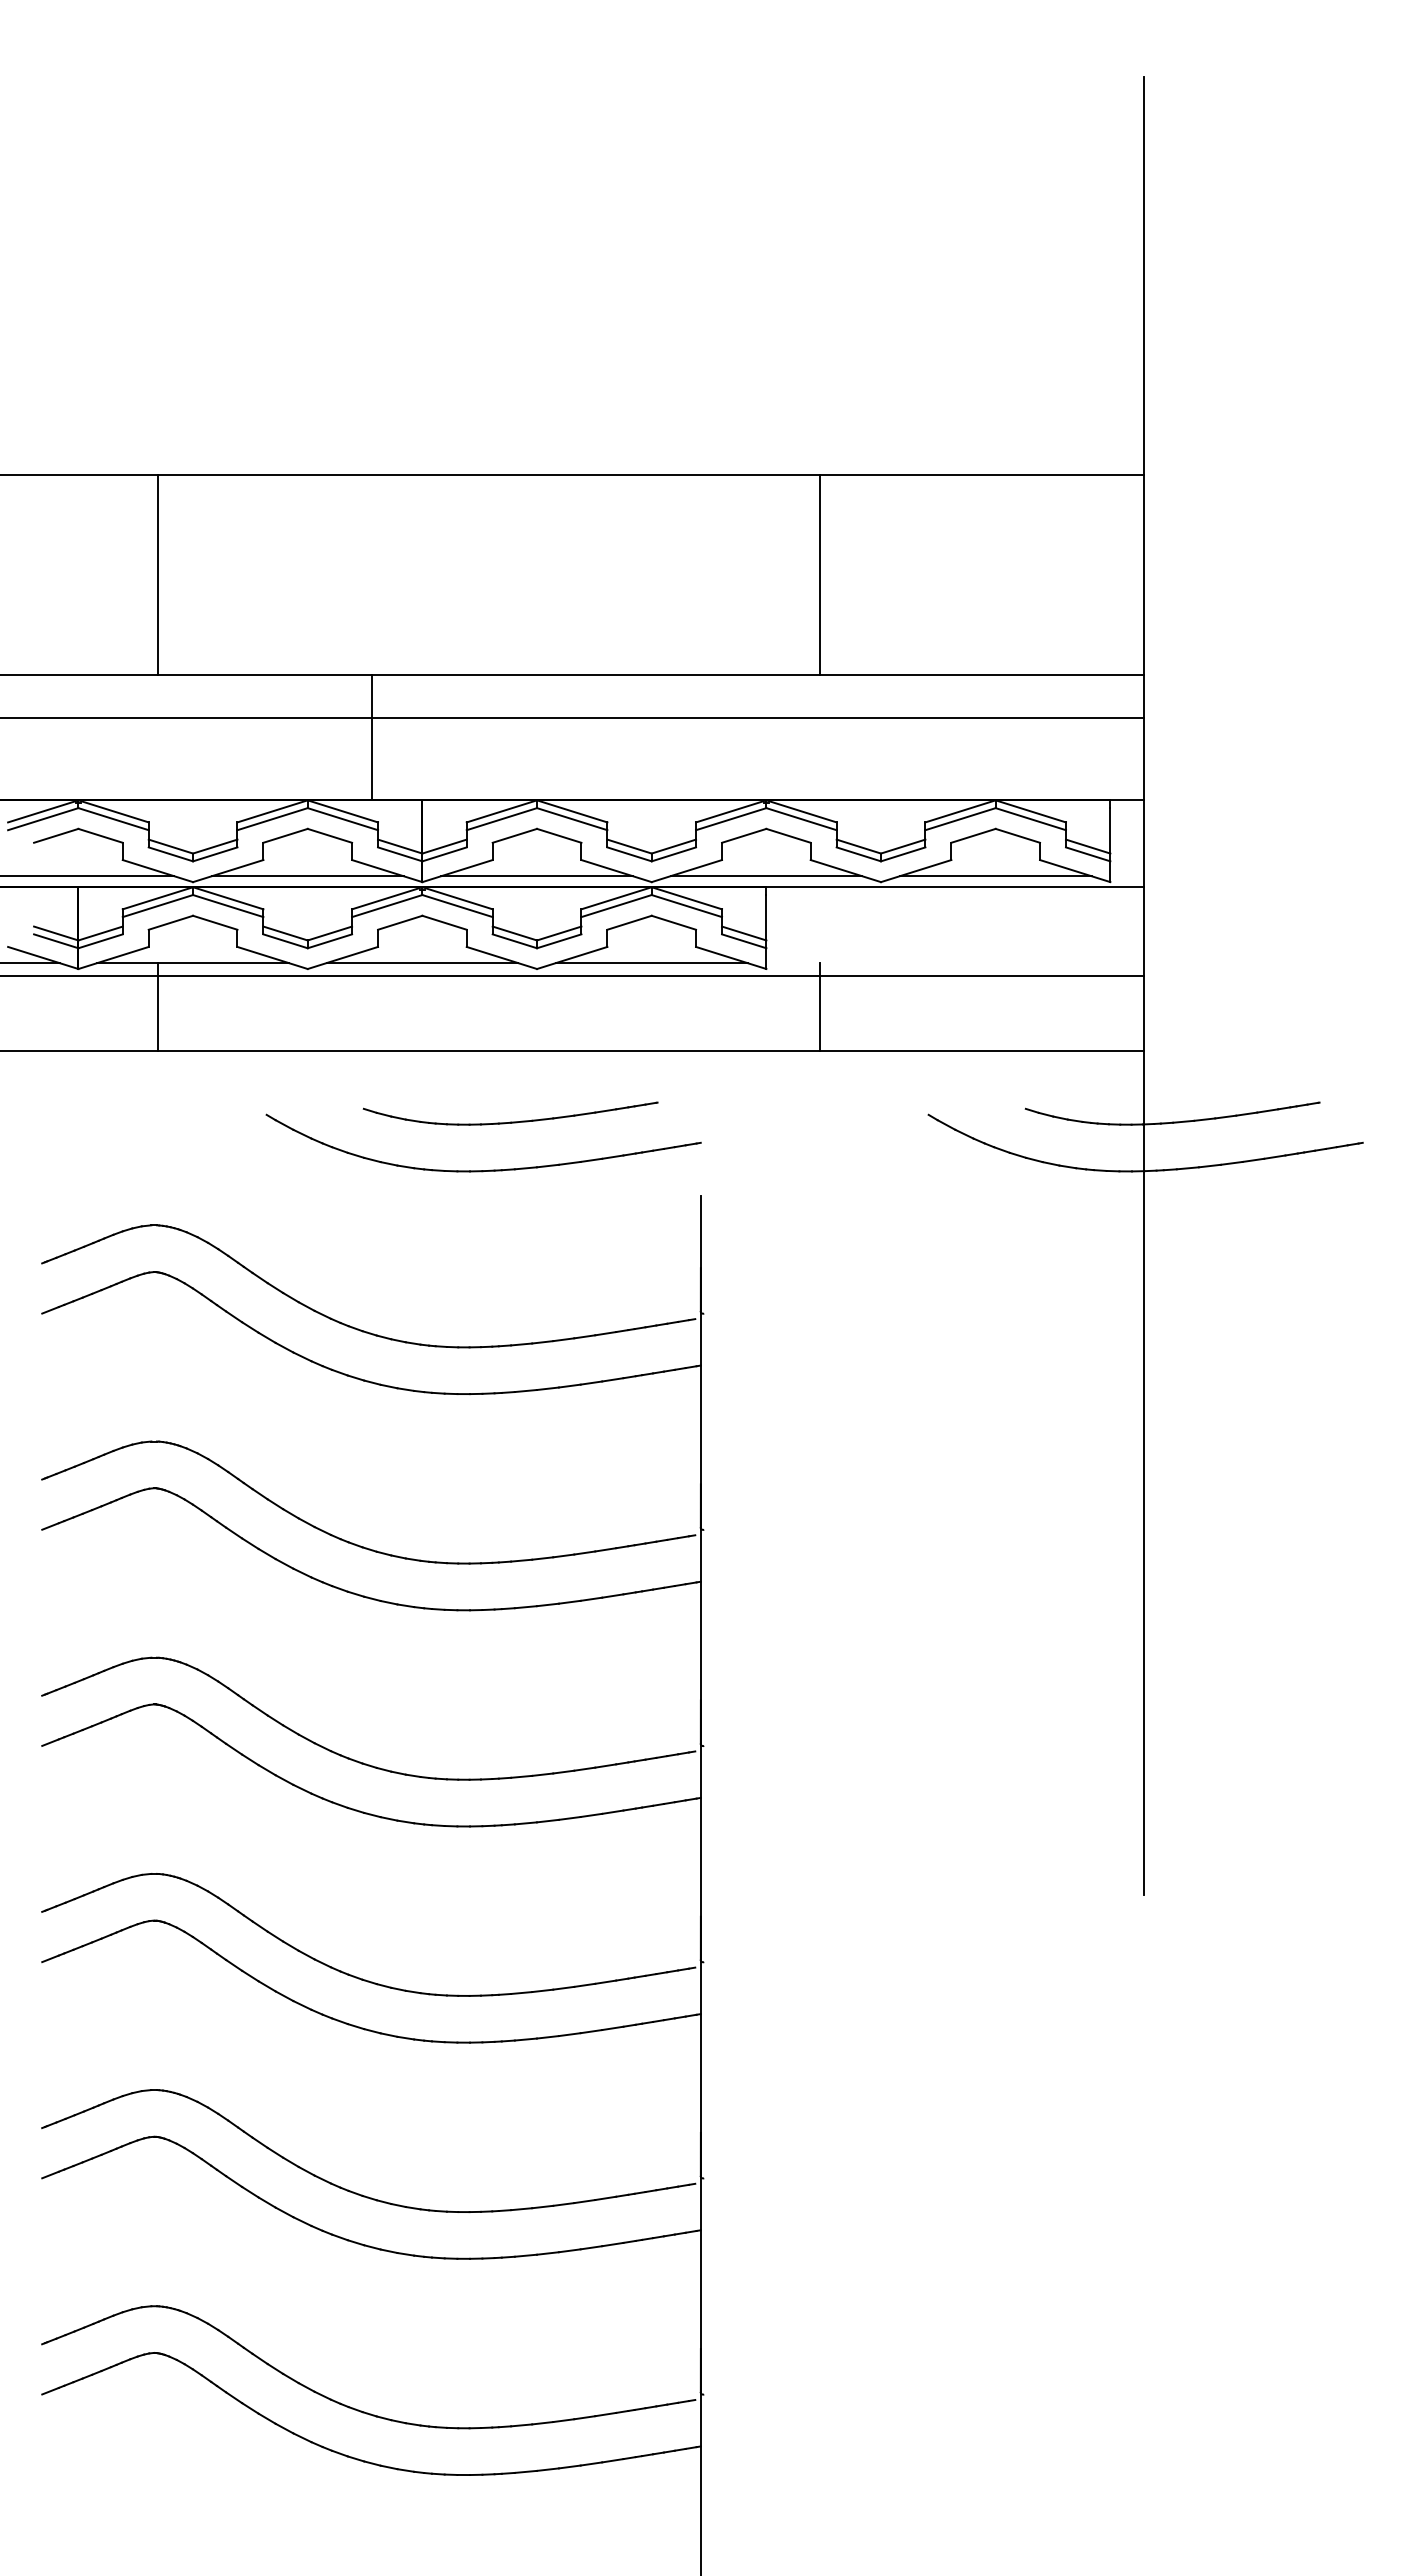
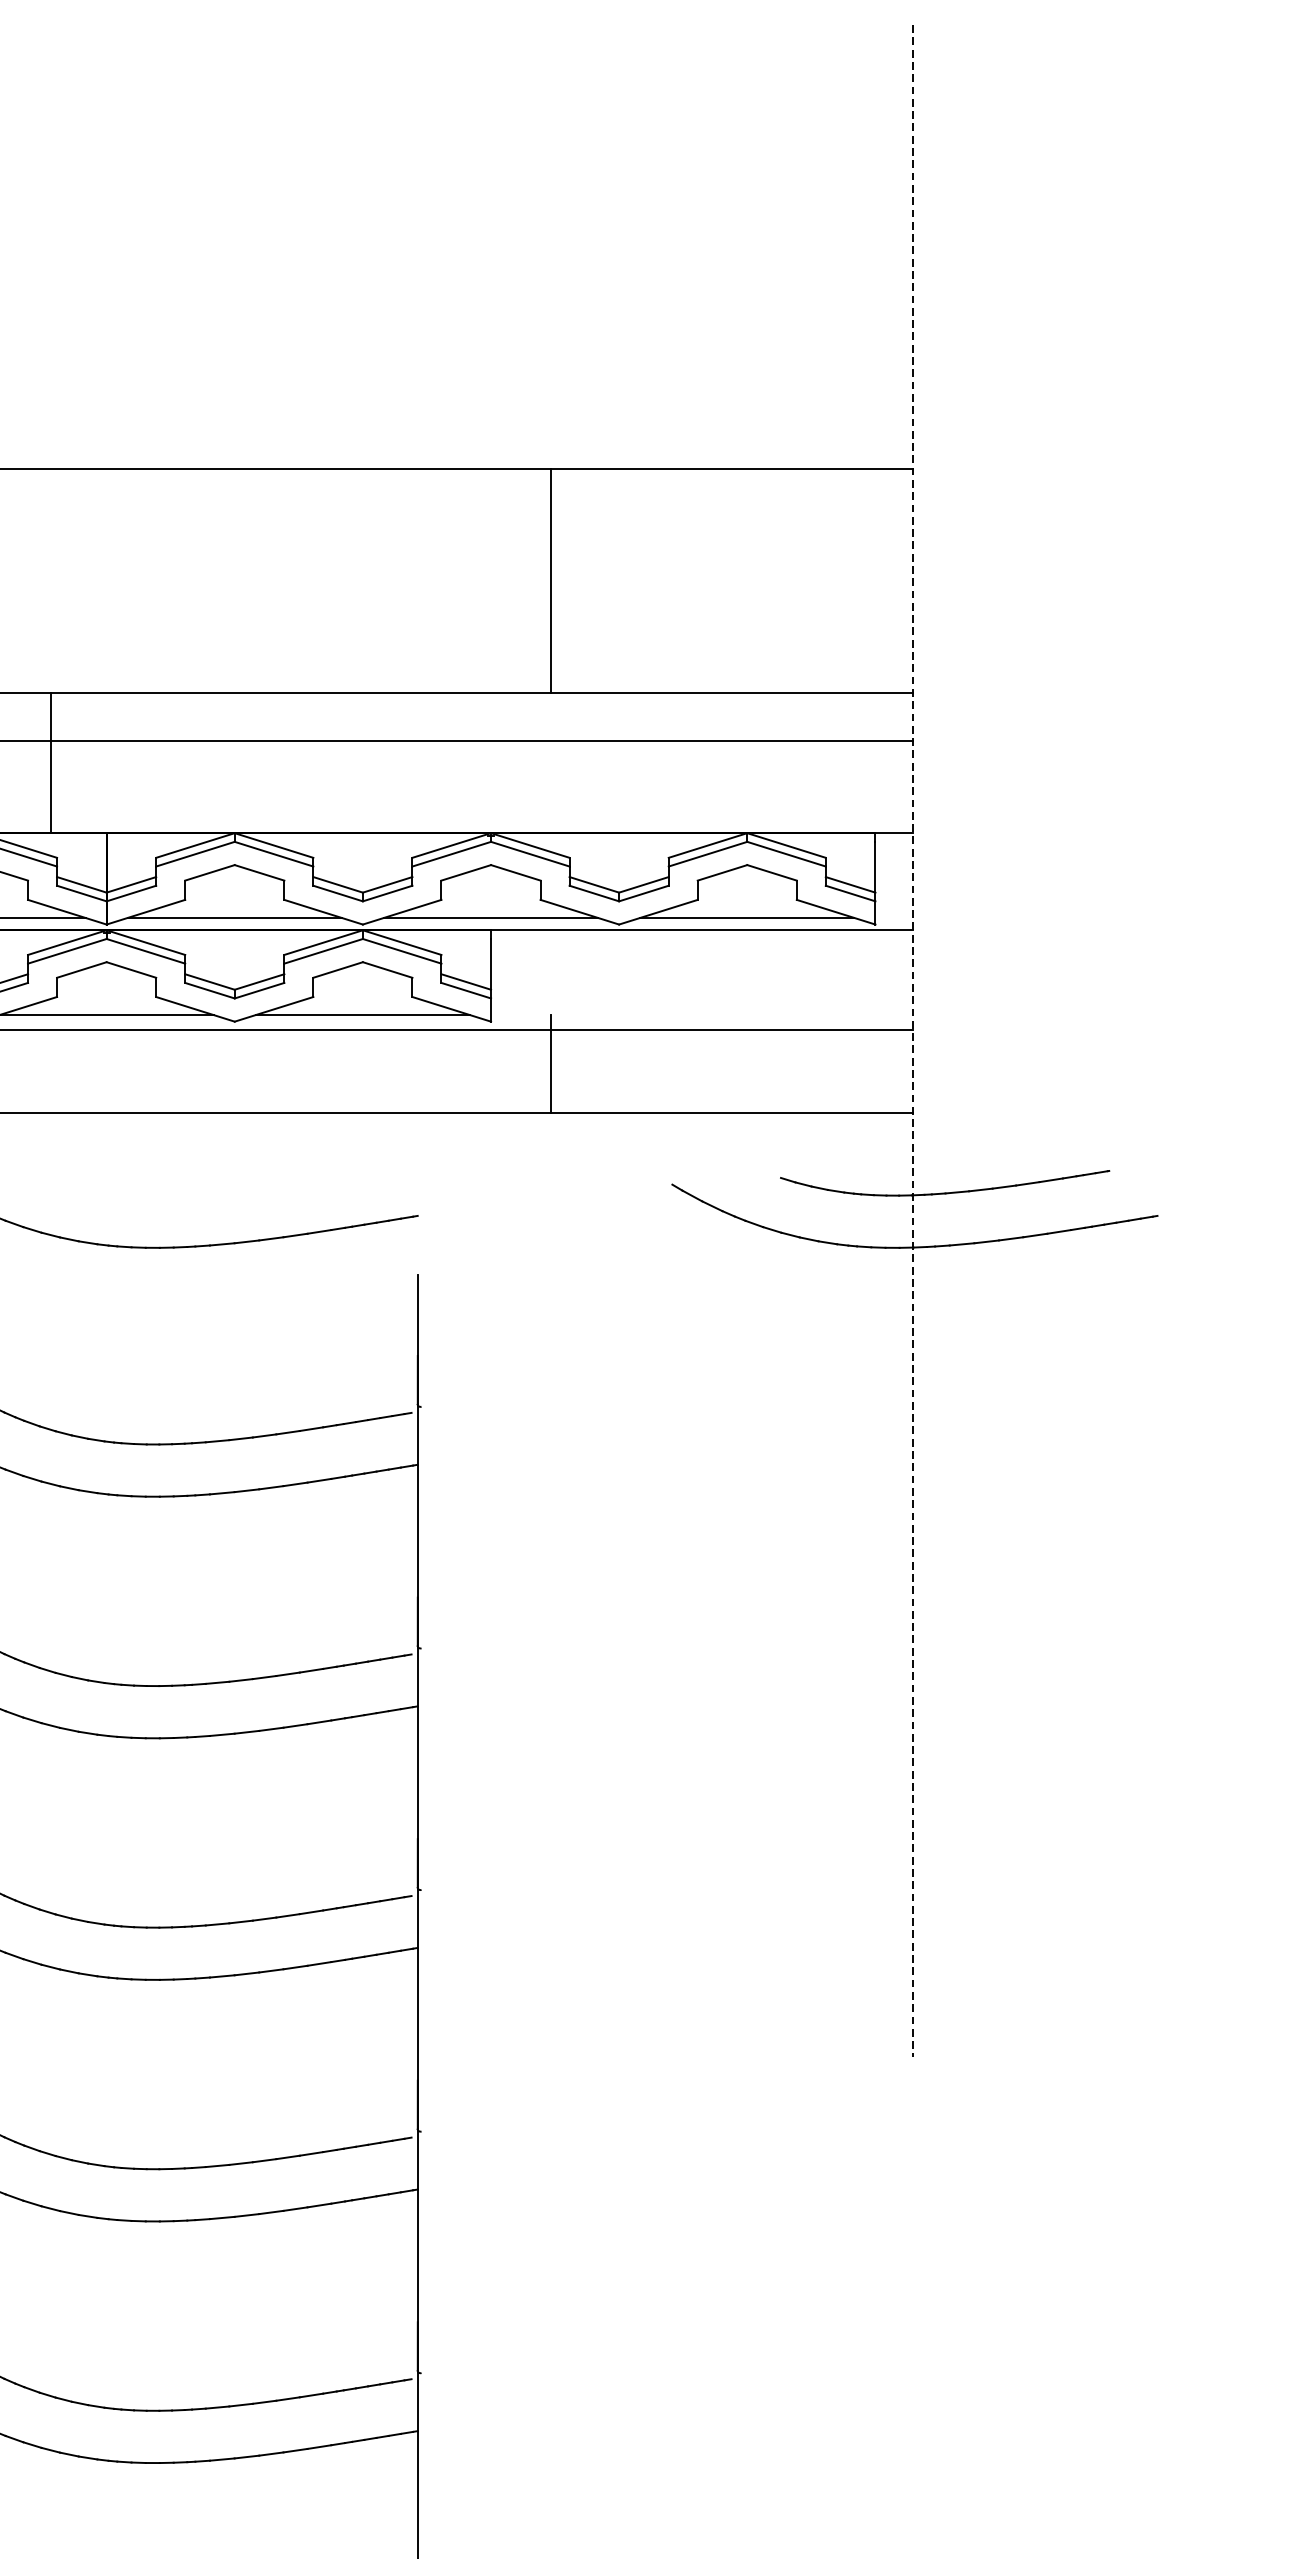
line: (1144, 986) -> (913, 1041), solid -> dashed
part: (510, 1121) -> (205, 1192), removed

